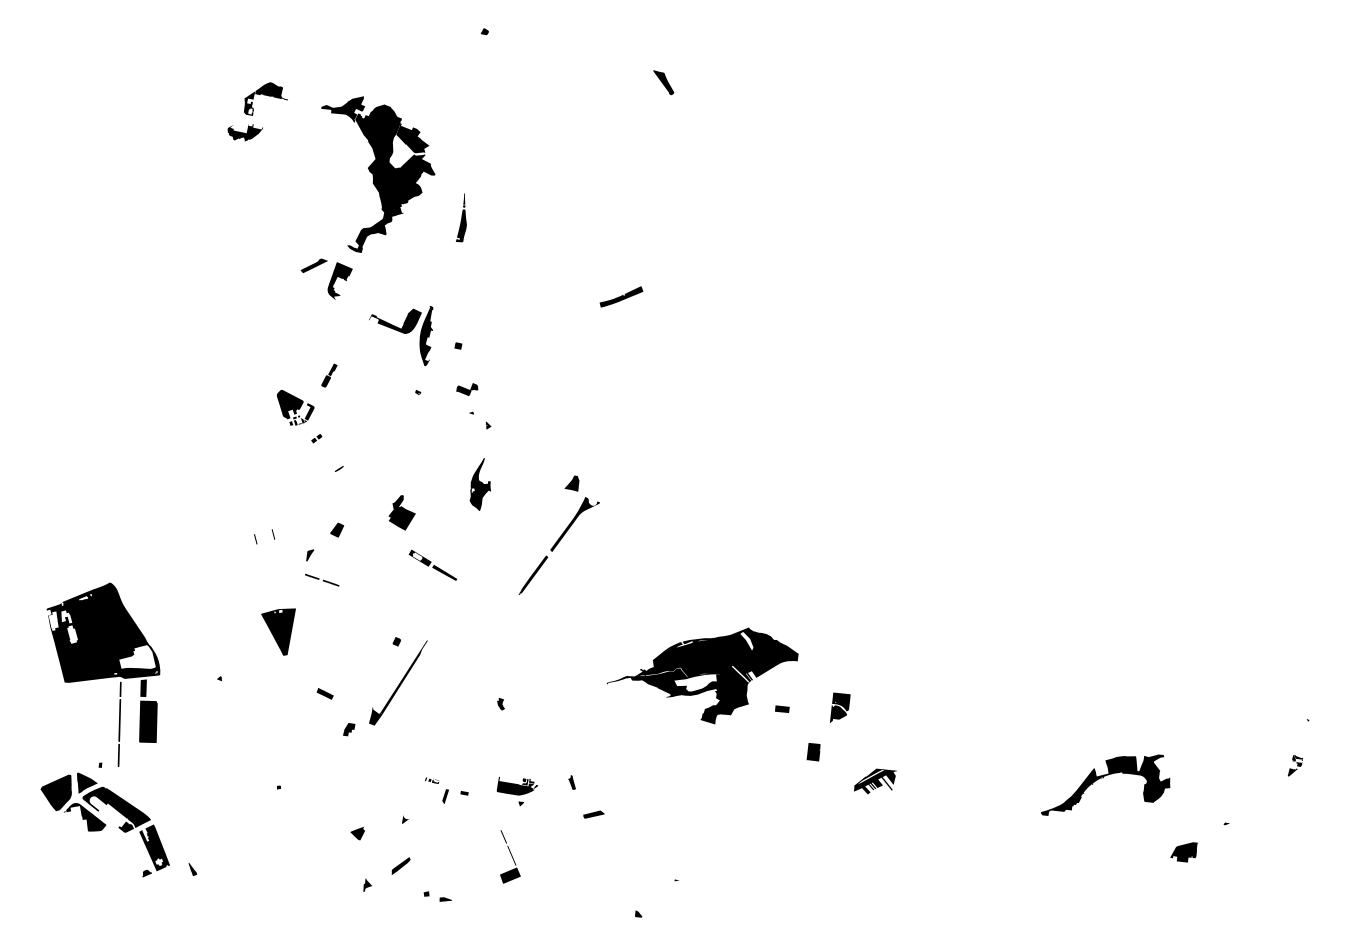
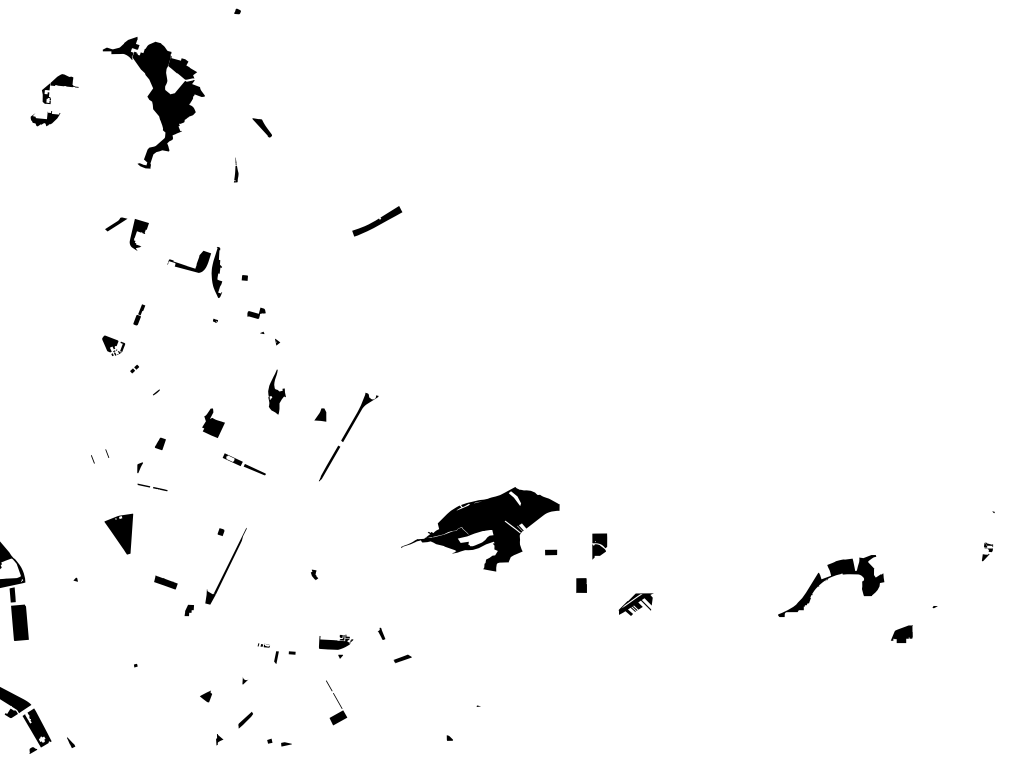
part: (663, 82) -> (262, 127), moved
part: (378, 174) -> (157, 101), moved
part: (461, 217) -> (235, 169), size x0.6
part: (621, 296) -> (377, 220), size x1.4
part: (295, 407) -> (113, 344), size x0.7
part: (571, 483) -> (319, 415), moved
part: (324, 693) -> (165, 582), size x1.6

